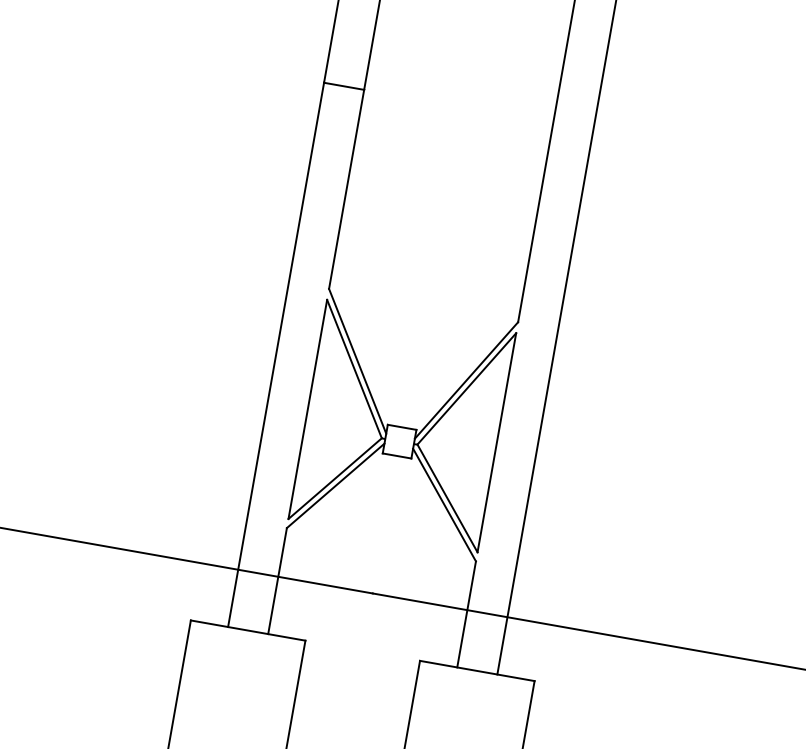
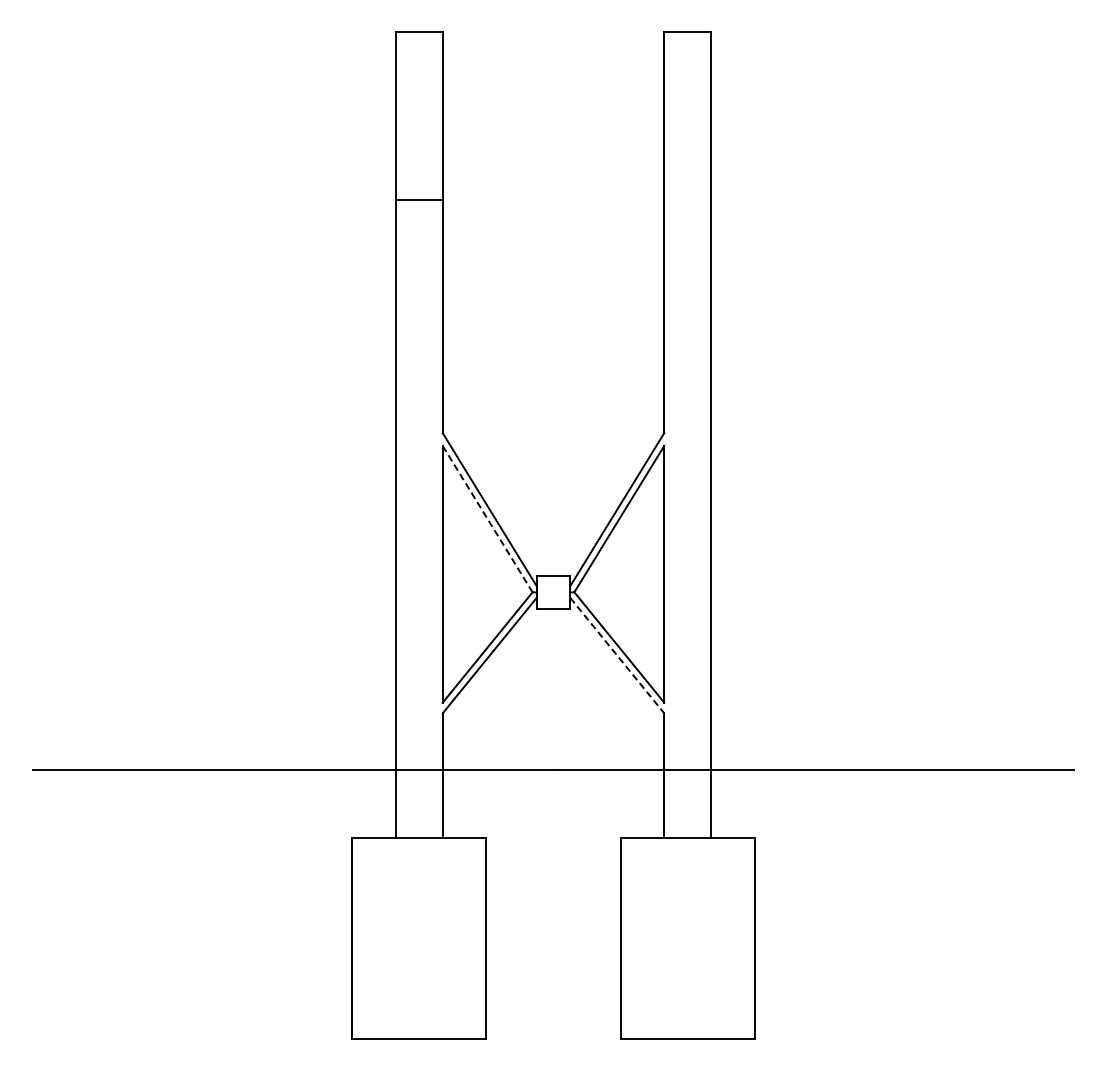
line: (354, 369) -> (487, 519), solid -> dashed
line: (444, 505) -> (617, 656), solid -> dashed

